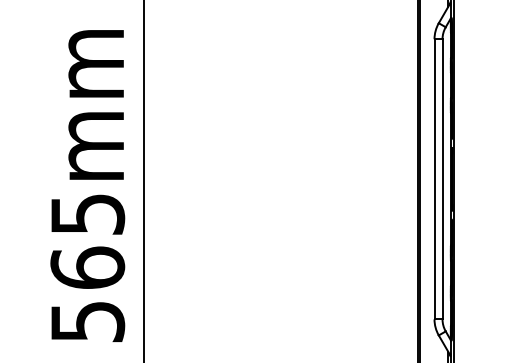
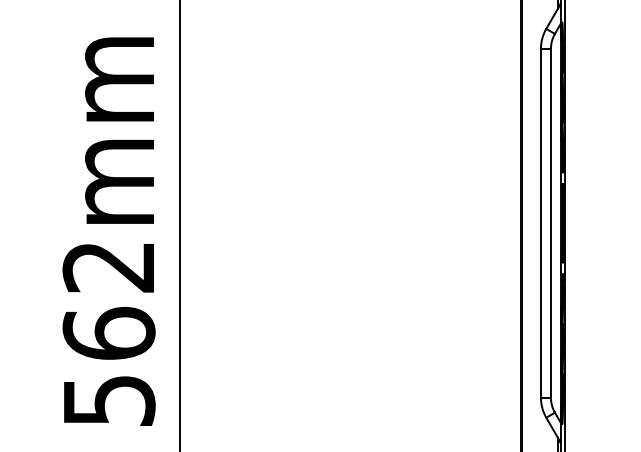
text: (87, 214) -> (108, 267), 565mm -> 562mm

